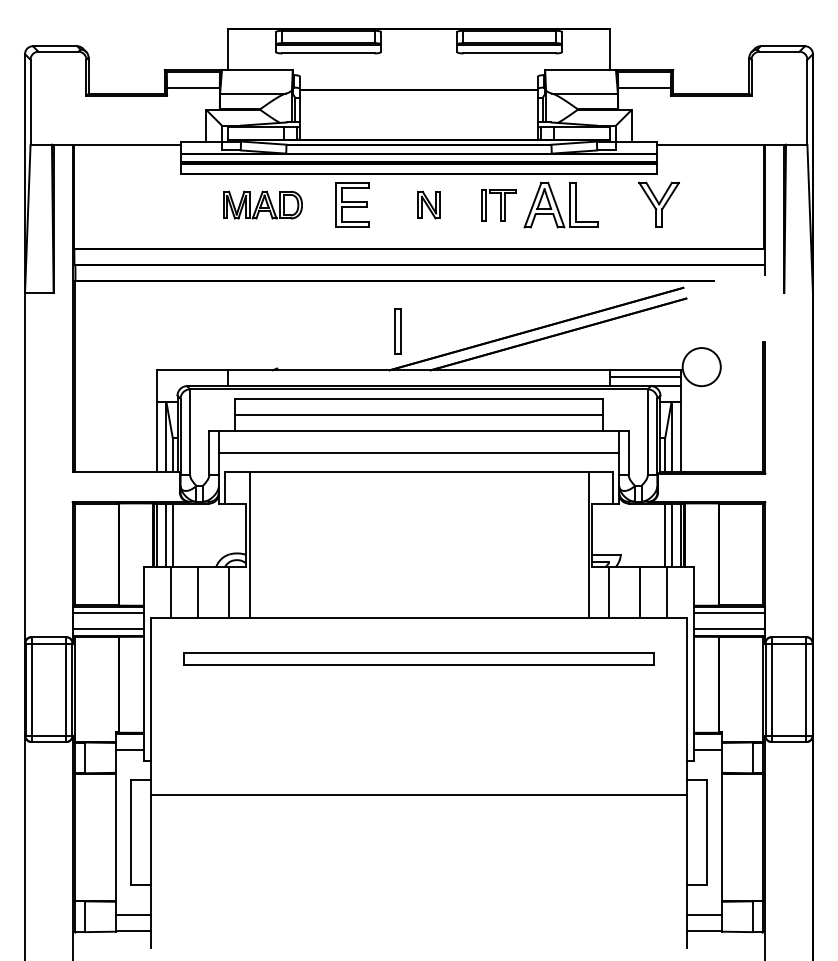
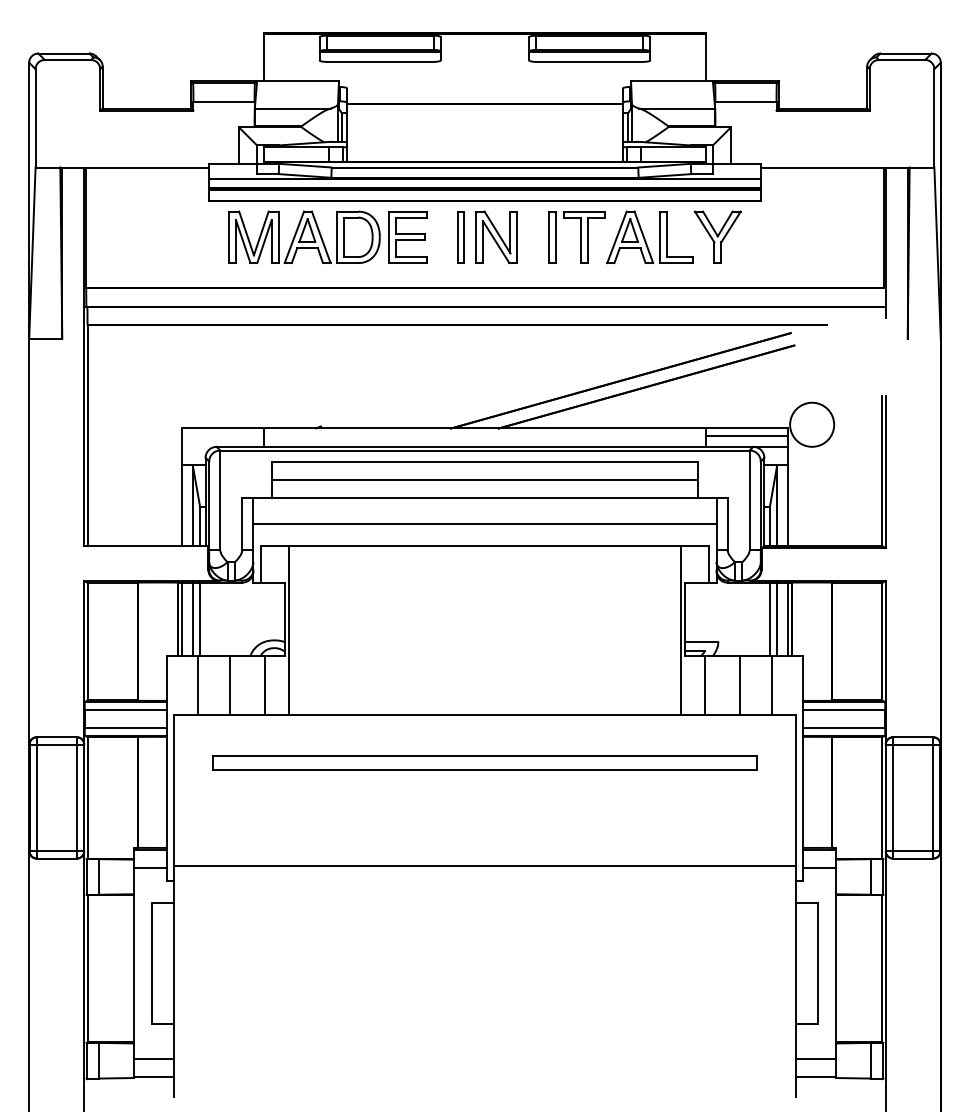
part: (658, 204) -> (717, 236), moved
part: (262, 205) -> (304, 237), size x1.67
part: (428, 205) -> (496, 237), size x1.67
part: (498, 205) -> (576, 237), size x1.43
part: (397, 331) -> (460, 237), moved
line: (418, 794) -> (484, 865), moved

